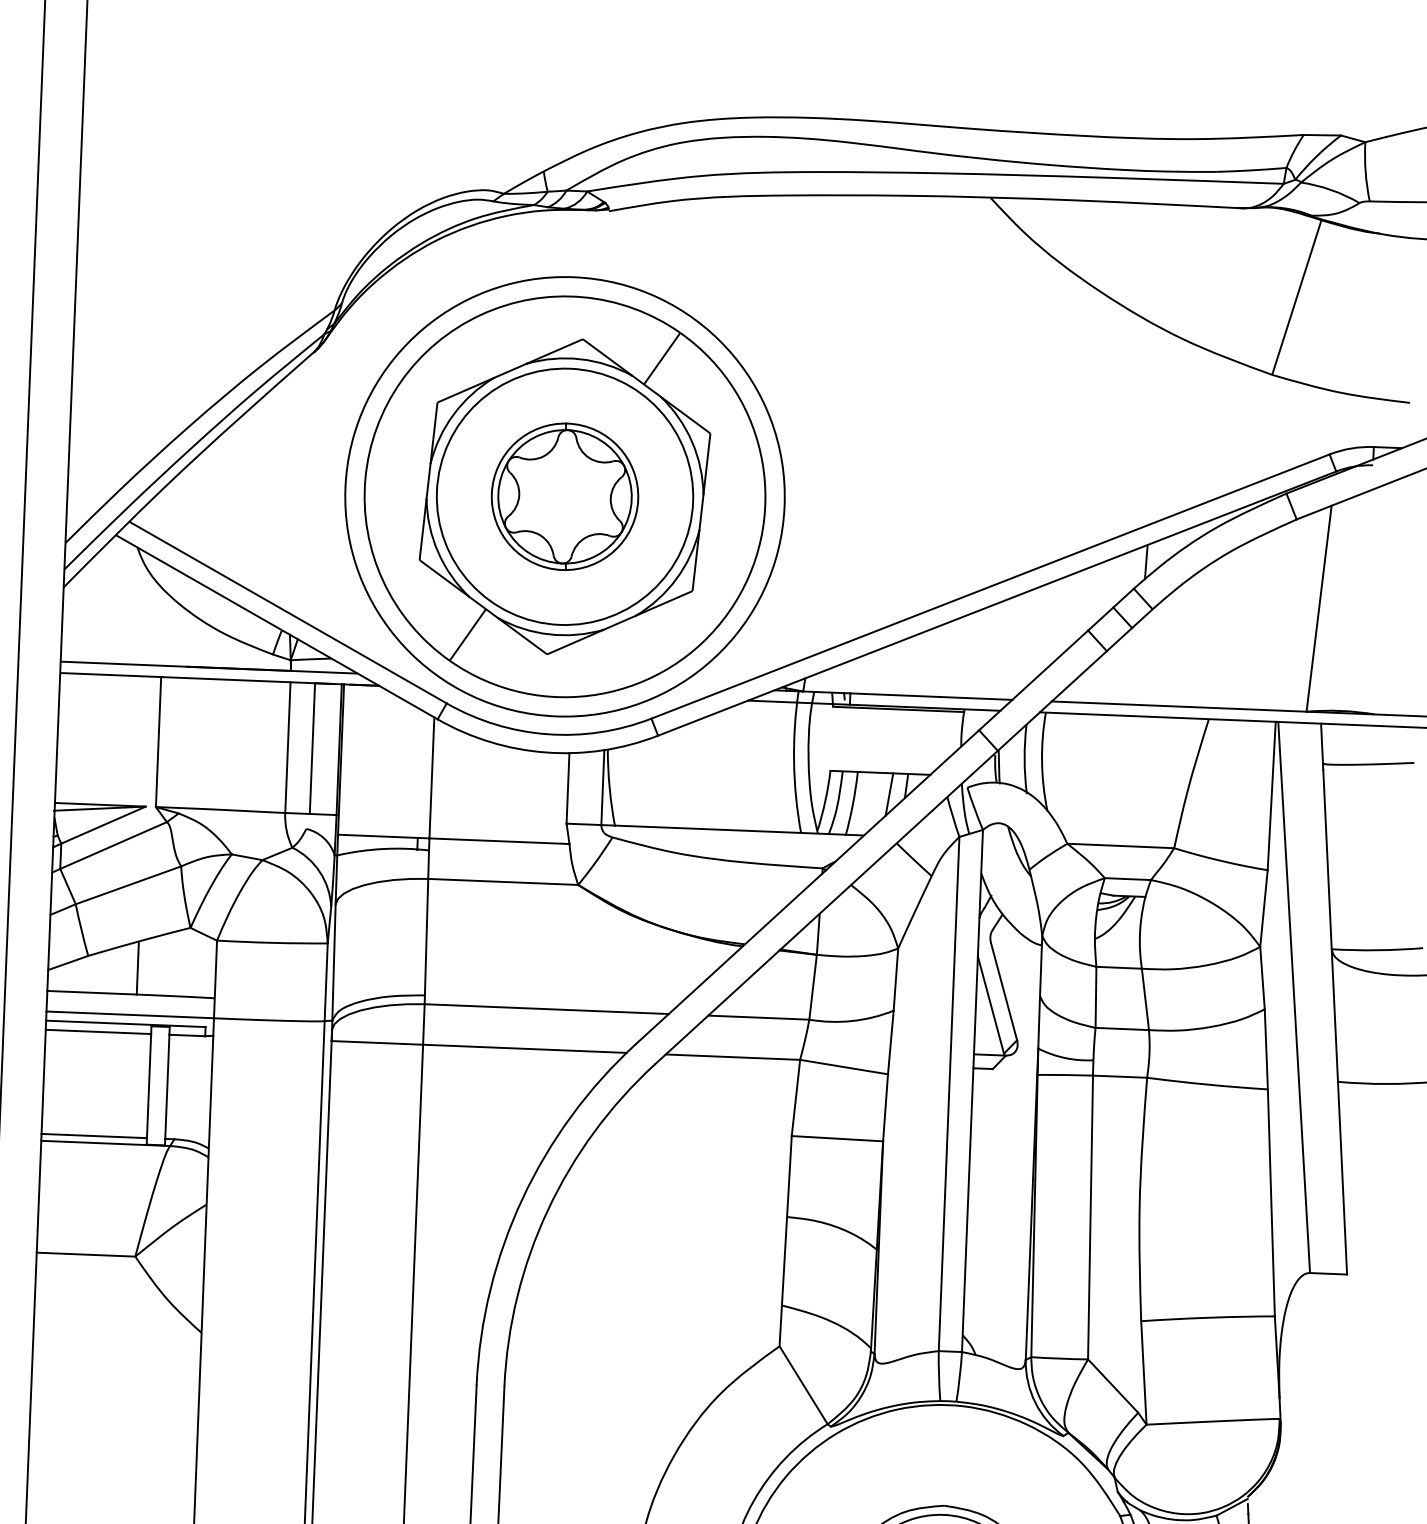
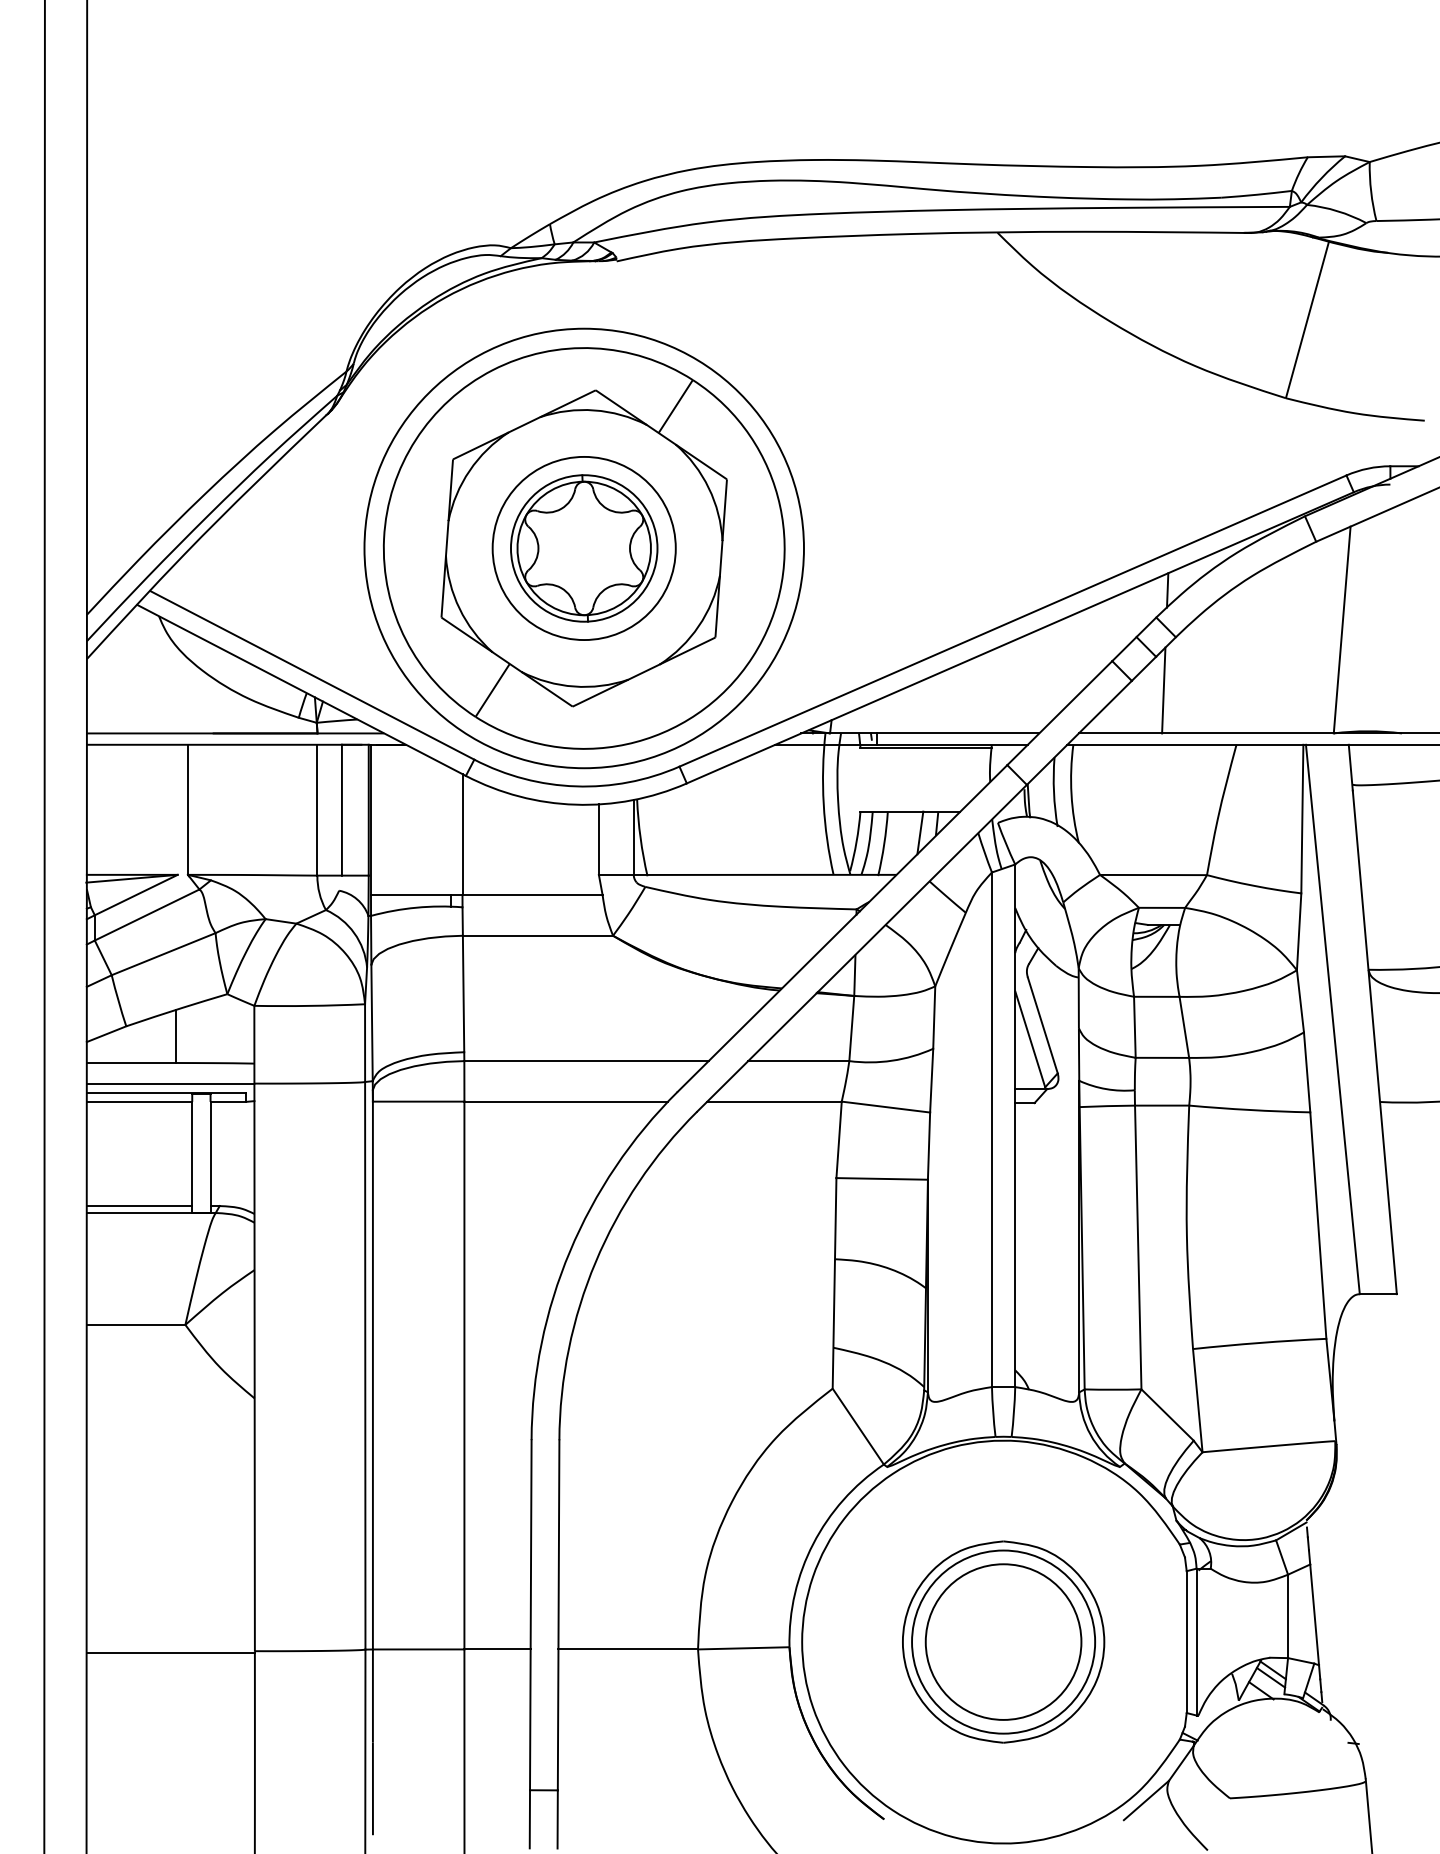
circle: (564, 496) -> (583, 548), size x0.71
line: (1138, 661) -> (1163, 690), added

